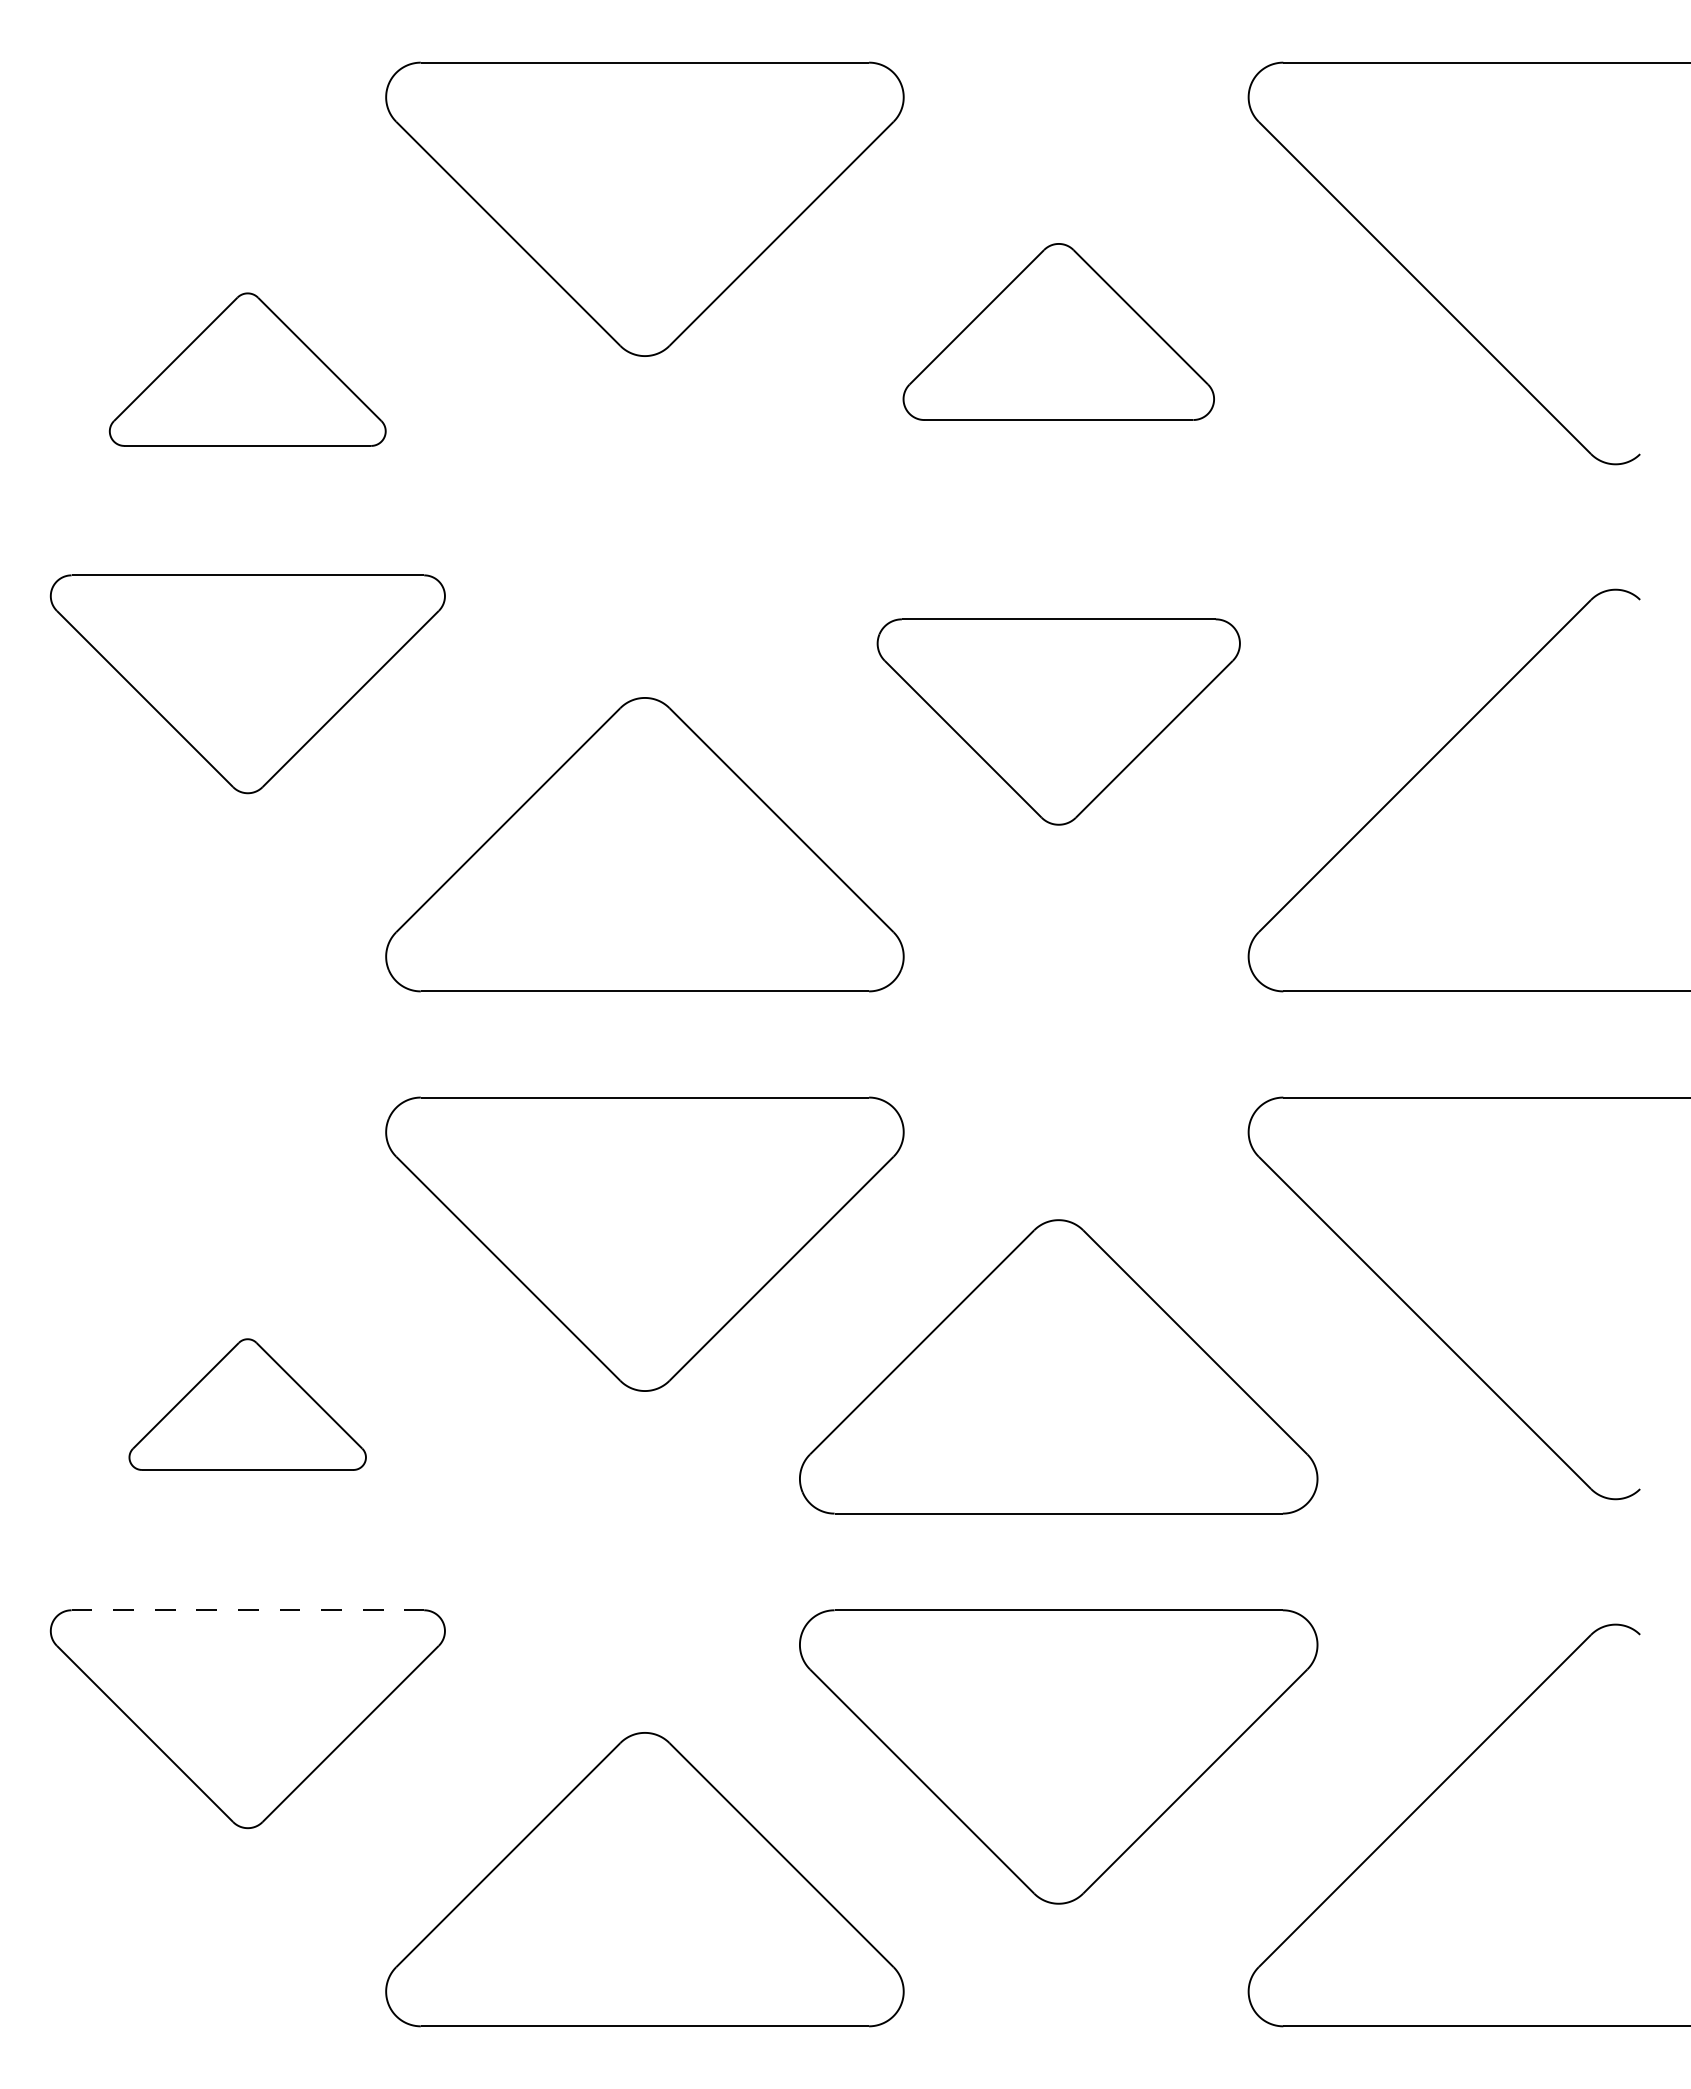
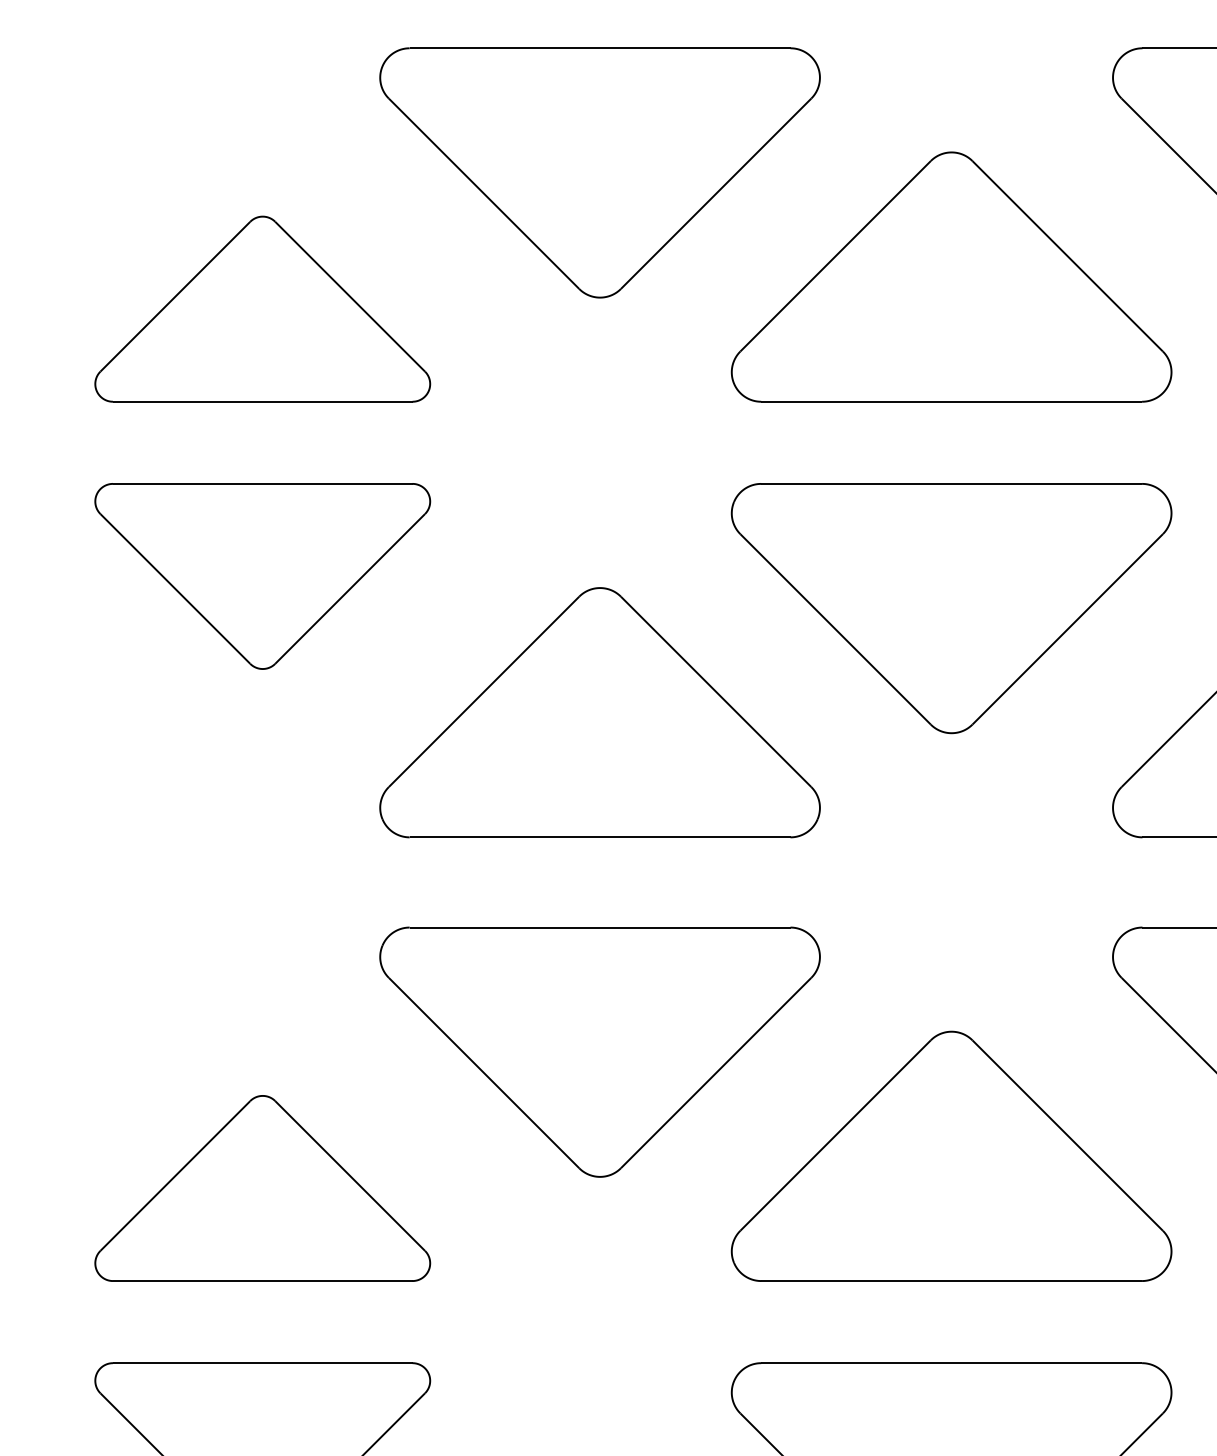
part: (1058, 331) -> (951, 276), size x1.67
part: (247, 369) -> (262, 308), size x1.43
part: (1058, 721) -> (951, 608), size x1.43
part: (247, 1404) -> (262, 1188), size x1.67
line: (248, 1610) -> (263, 1363), dashed -> solid

